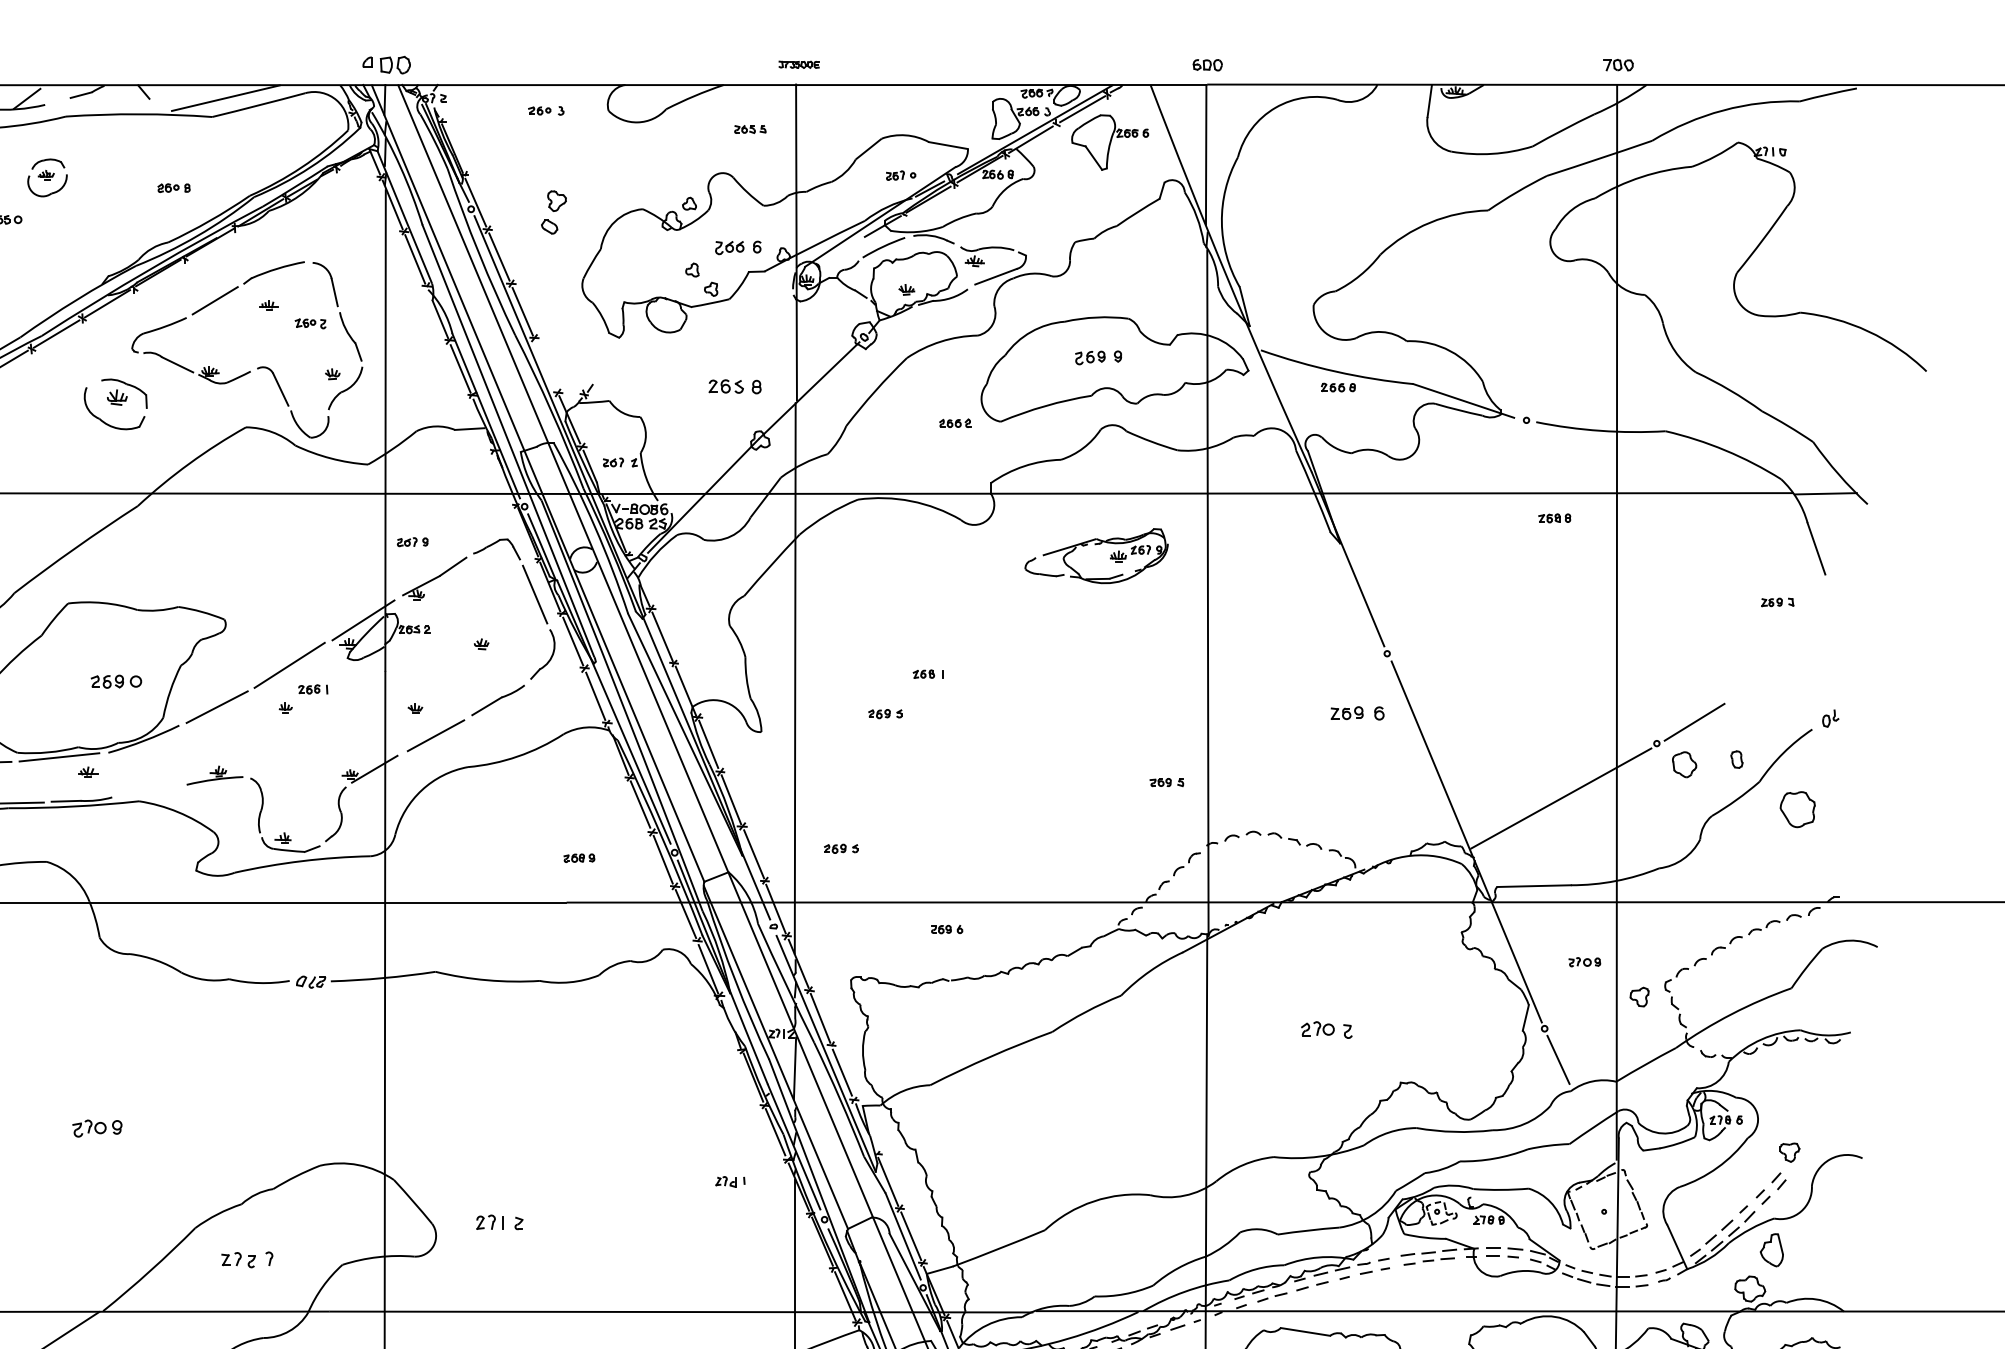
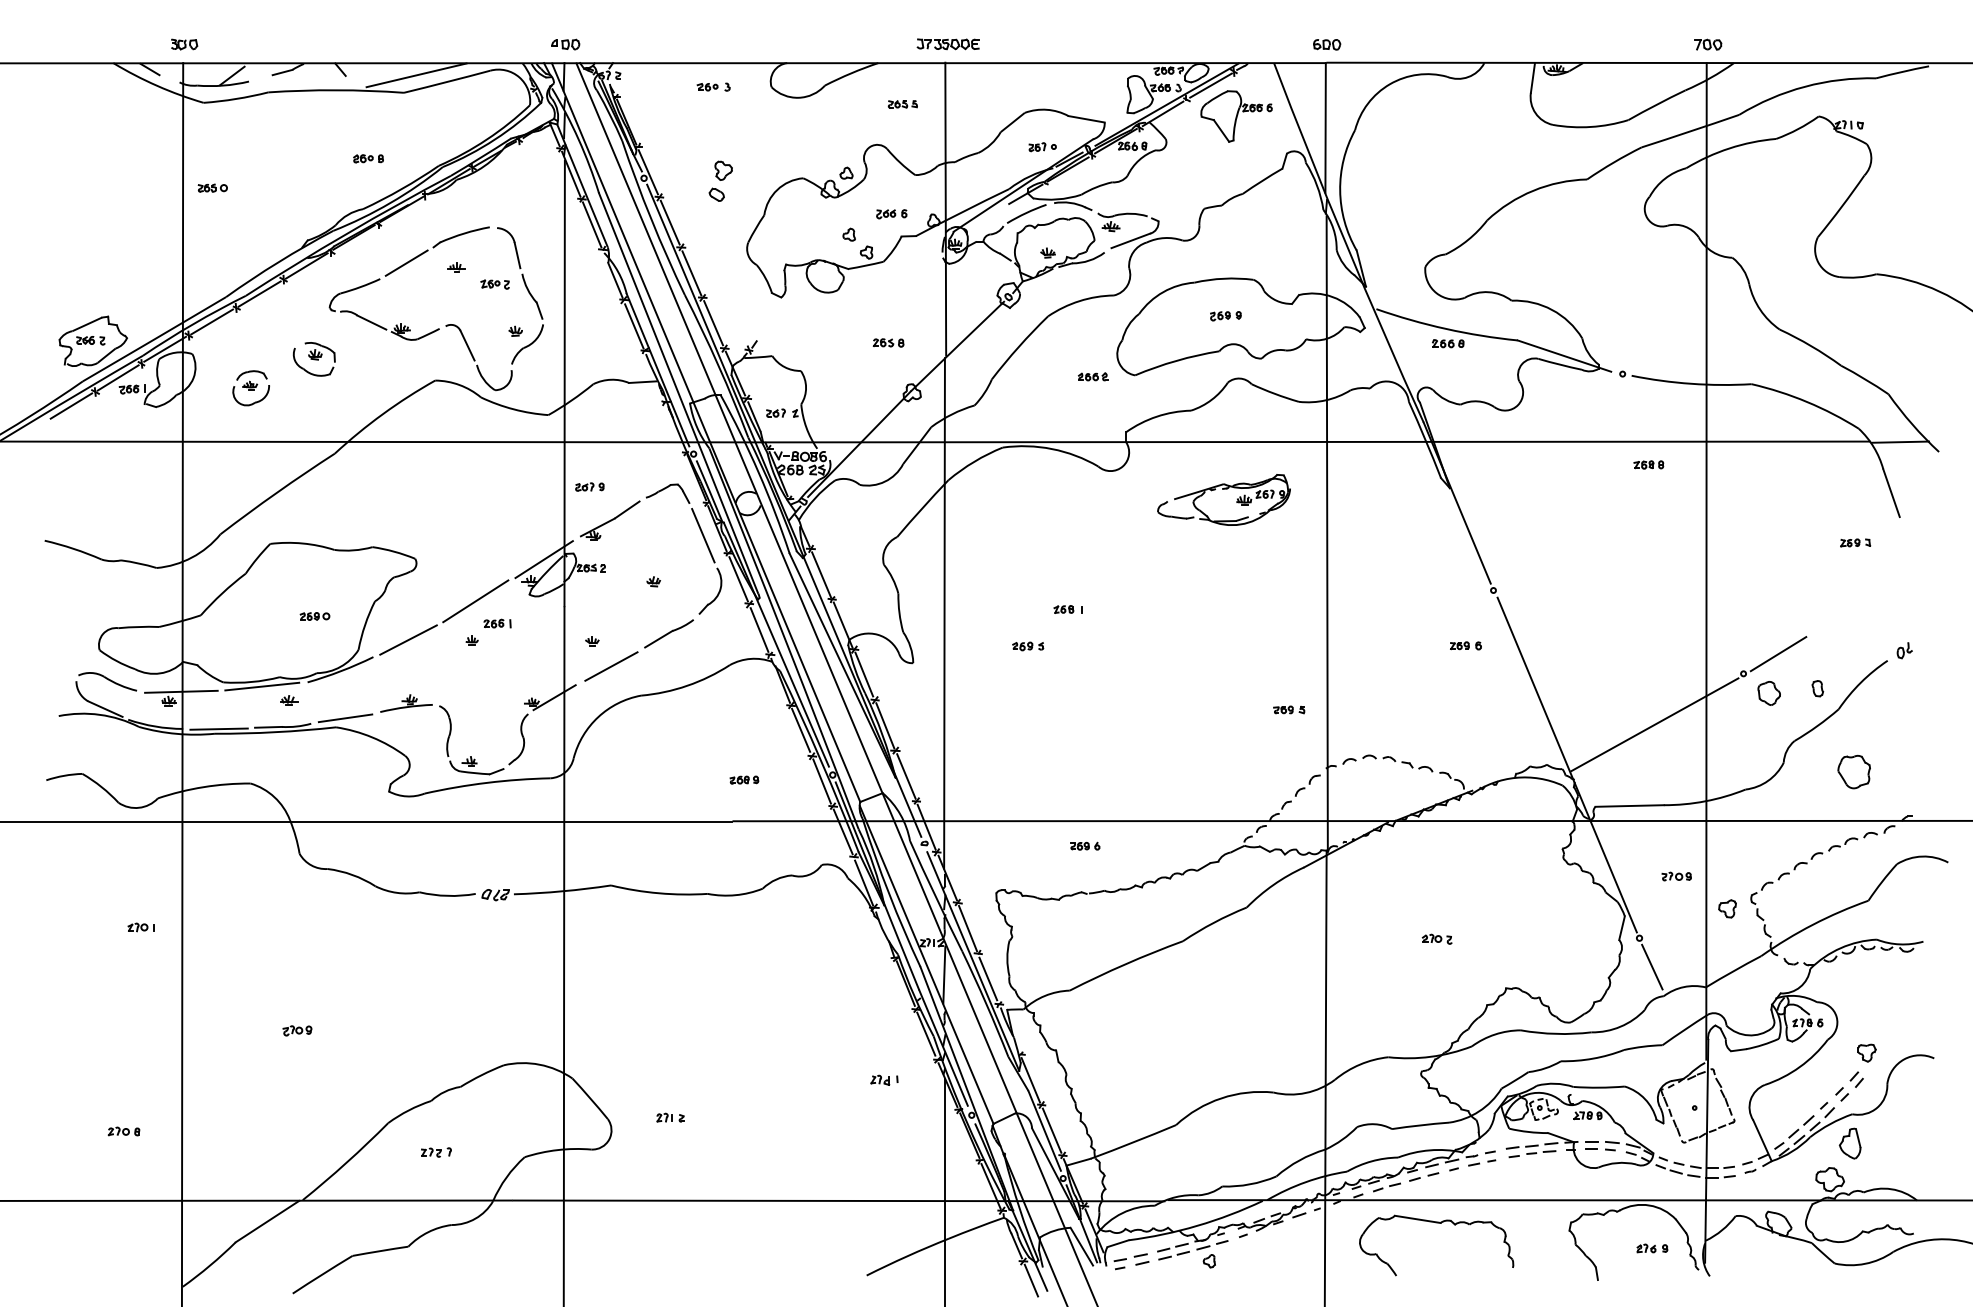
part: (386, 64) -> (565, 44), size x0.62
part: (798, 64) -> (947, 44), size x1.67
part: (46, 178) -> (250, 388), moved
part: (738, 248) -> (891, 214), size x0.71
part: (1098, 358) -> (1225, 316), size x0.71
line: (546, 365) -> (713, 323), added
part: (734, 386) -> (888, 342), size x0.62
part: (114, 404) -> (313, 359), size x0.71
part: (115, 681) -> (314, 616), size x0.62
part: (1357, 713) -> (1465, 645), size x0.62
line: (149, 791) -> (345, 718), added
part: (1797, 809) -> (1853, 771), moved
part: (841, 848) -> (987, 771), removed
part: (1325, 1029) -> (1436, 938), size x0.62
part: (97, 1128) -> (297, 1030), size x0.62
part: (499, 1222) -> (670, 1117), size x0.62
part: (247, 1259) -> (436, 1152), size x0.62

